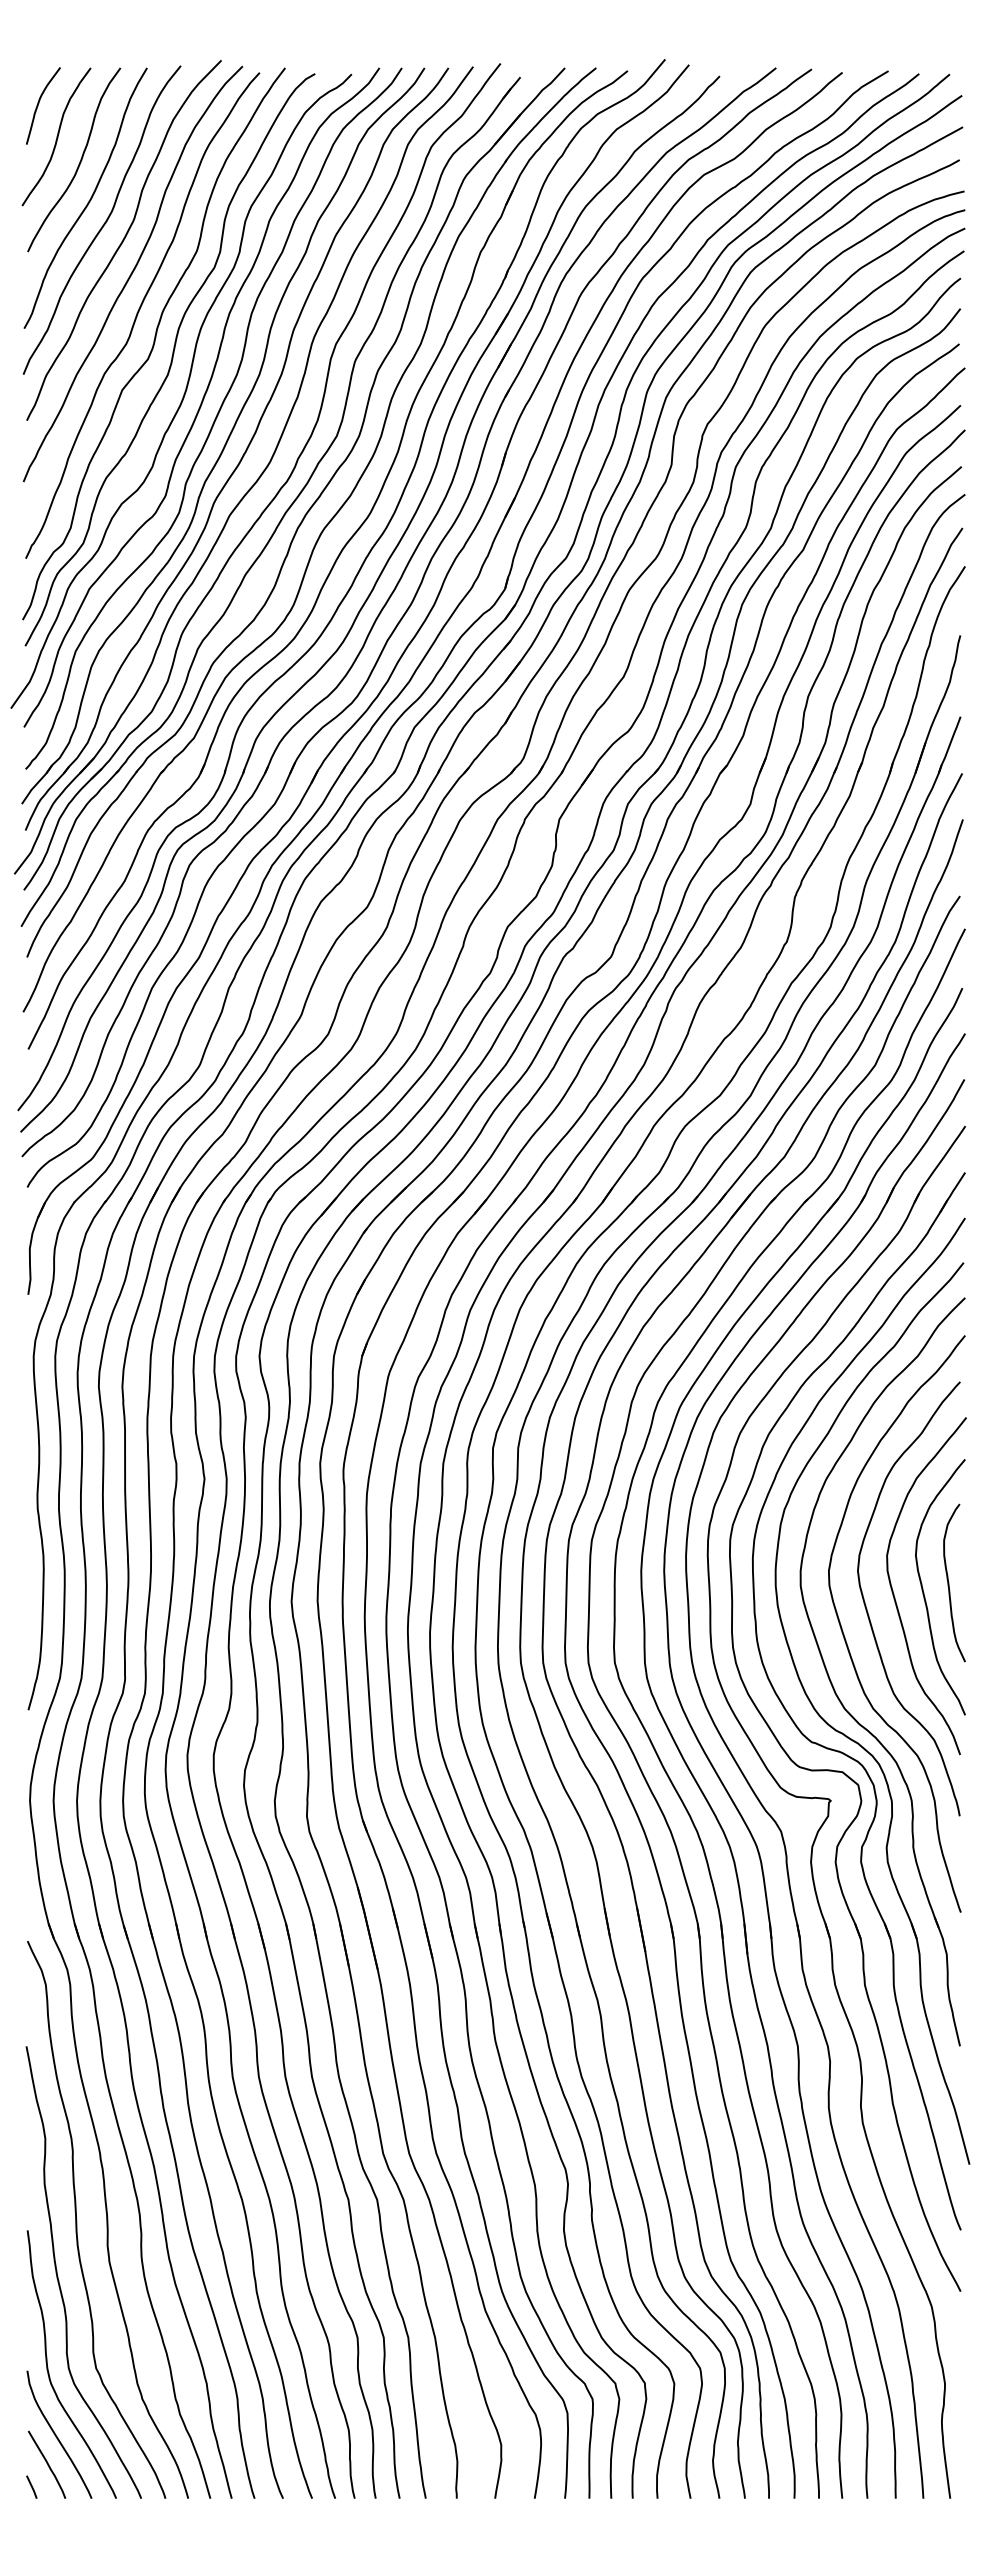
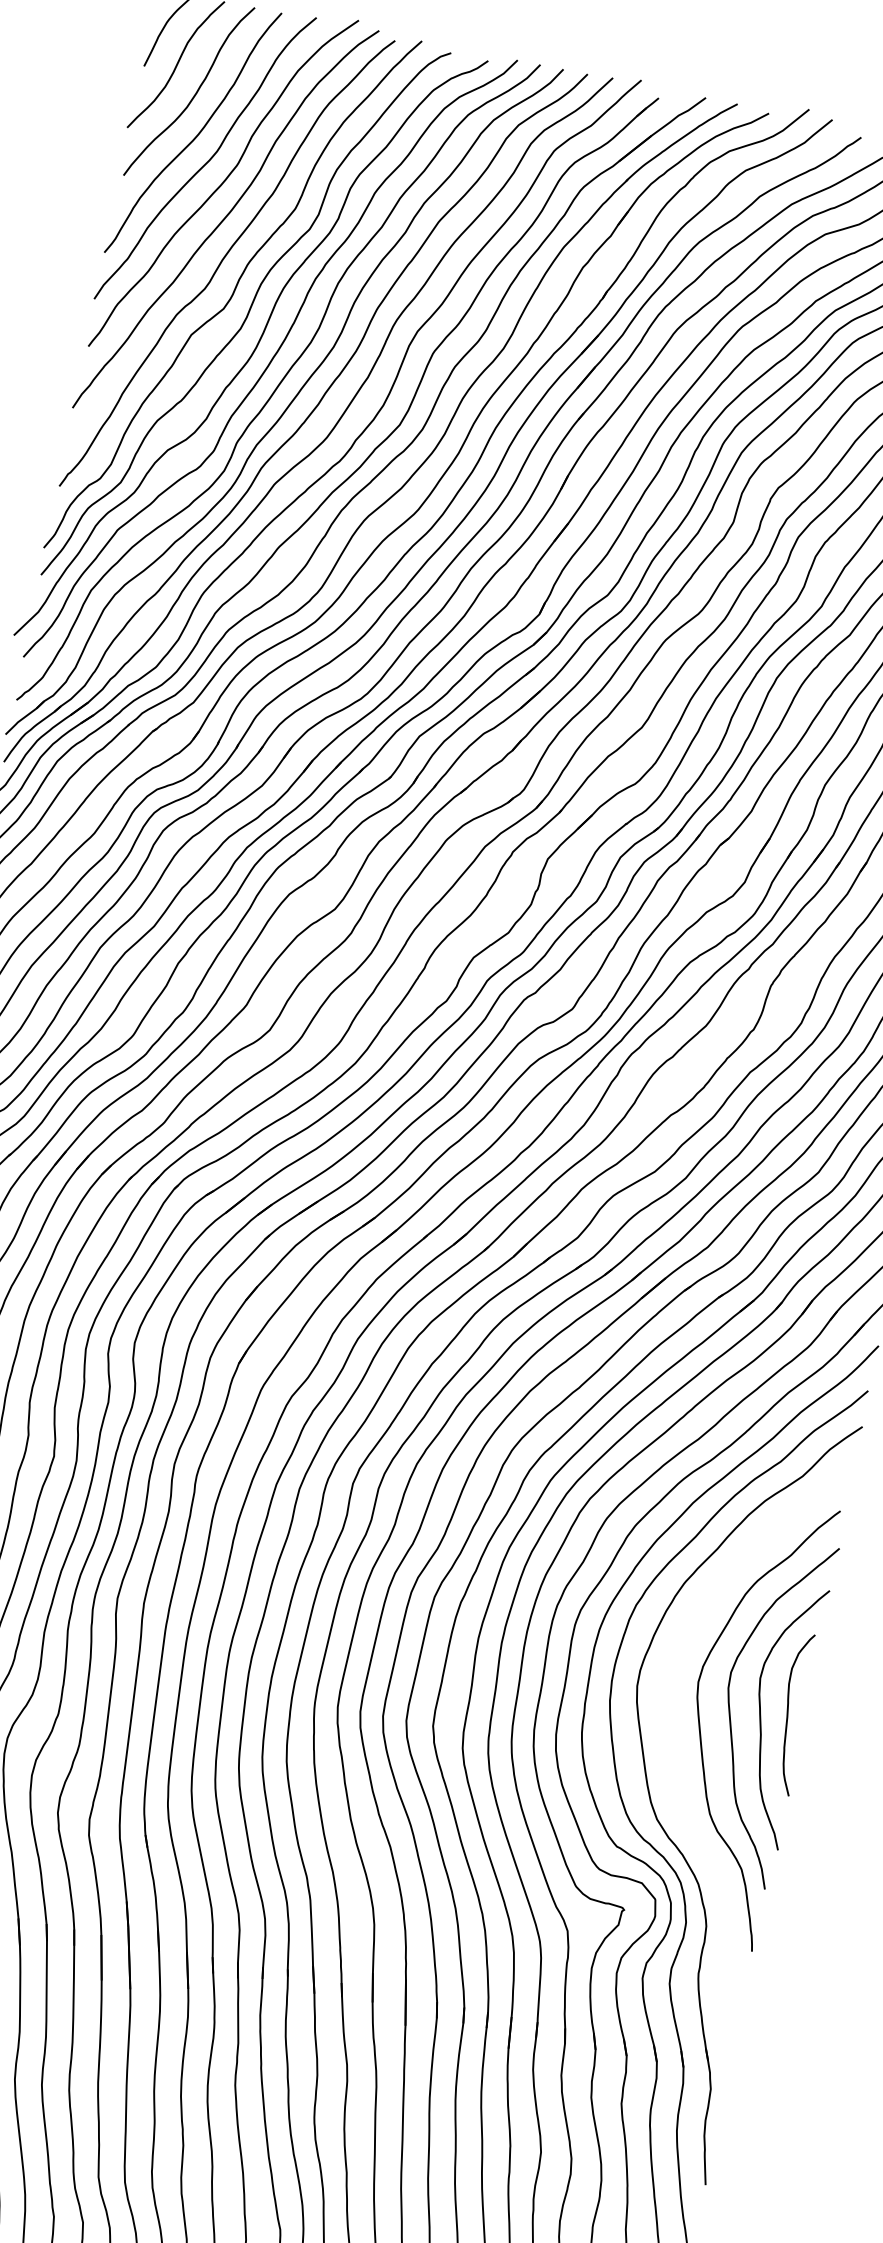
curve: (846, 1640) -> (672, 1750), removed

